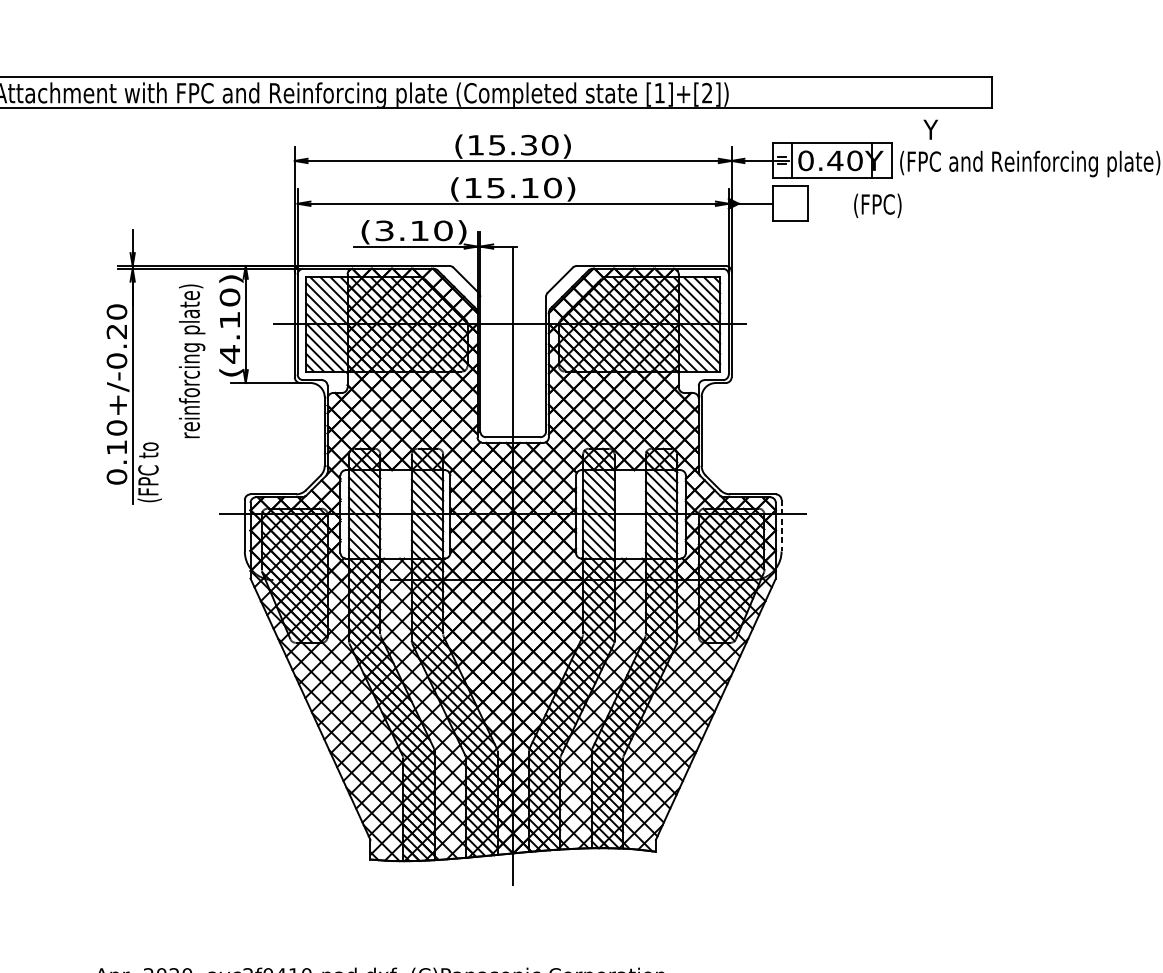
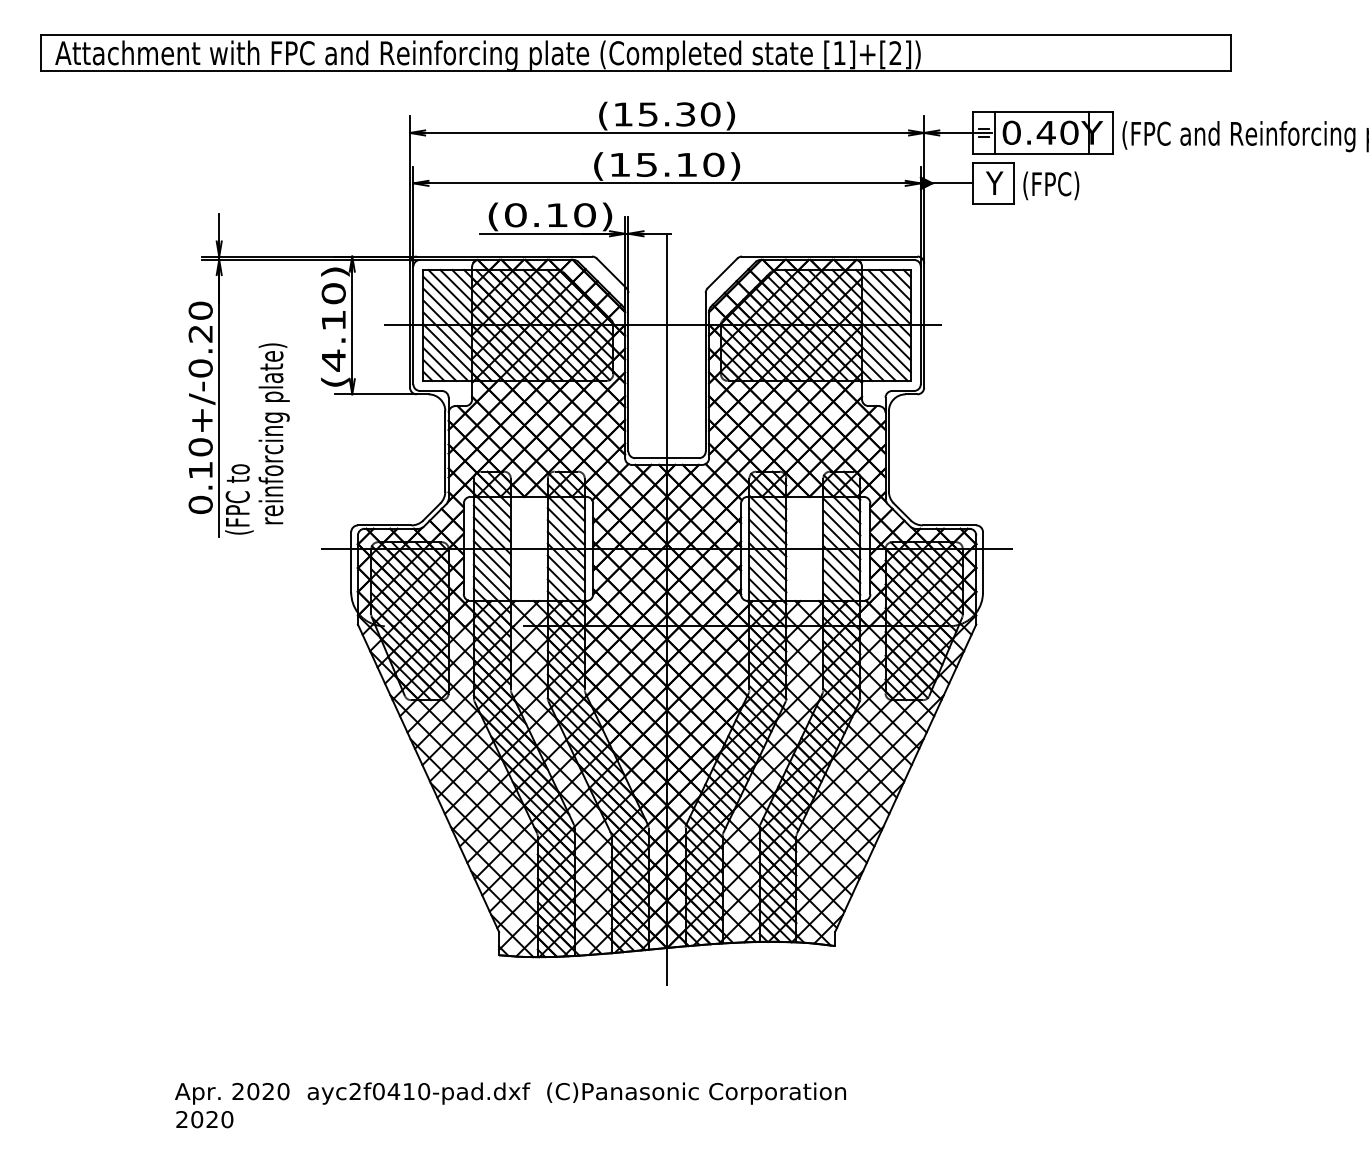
text: (930, 129) -> (994, 182), moved
text: (878, 205) -> (1051, 185), moved
text: (384, 231) -> (515, 215), (3.10) -> (0.10)
text: (191, 361) -> (273, 433), moved
line: (782, 525) -> (983, 562), dashed -> solid

